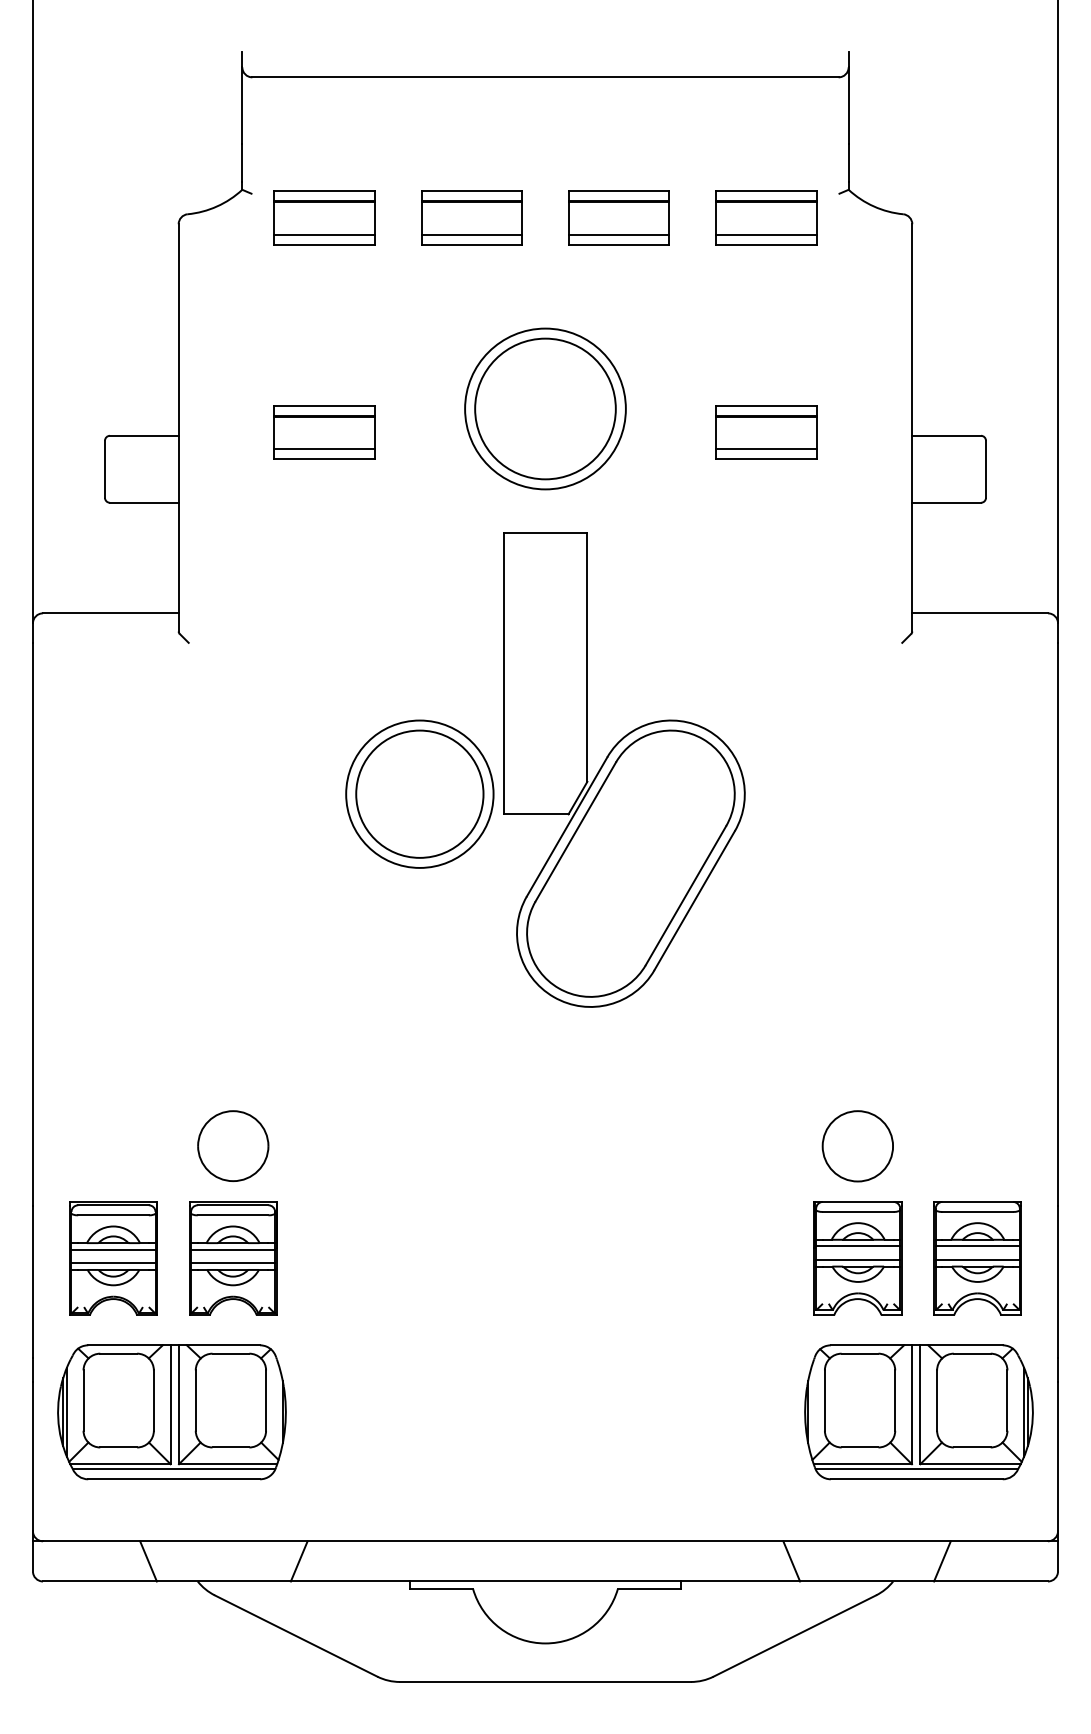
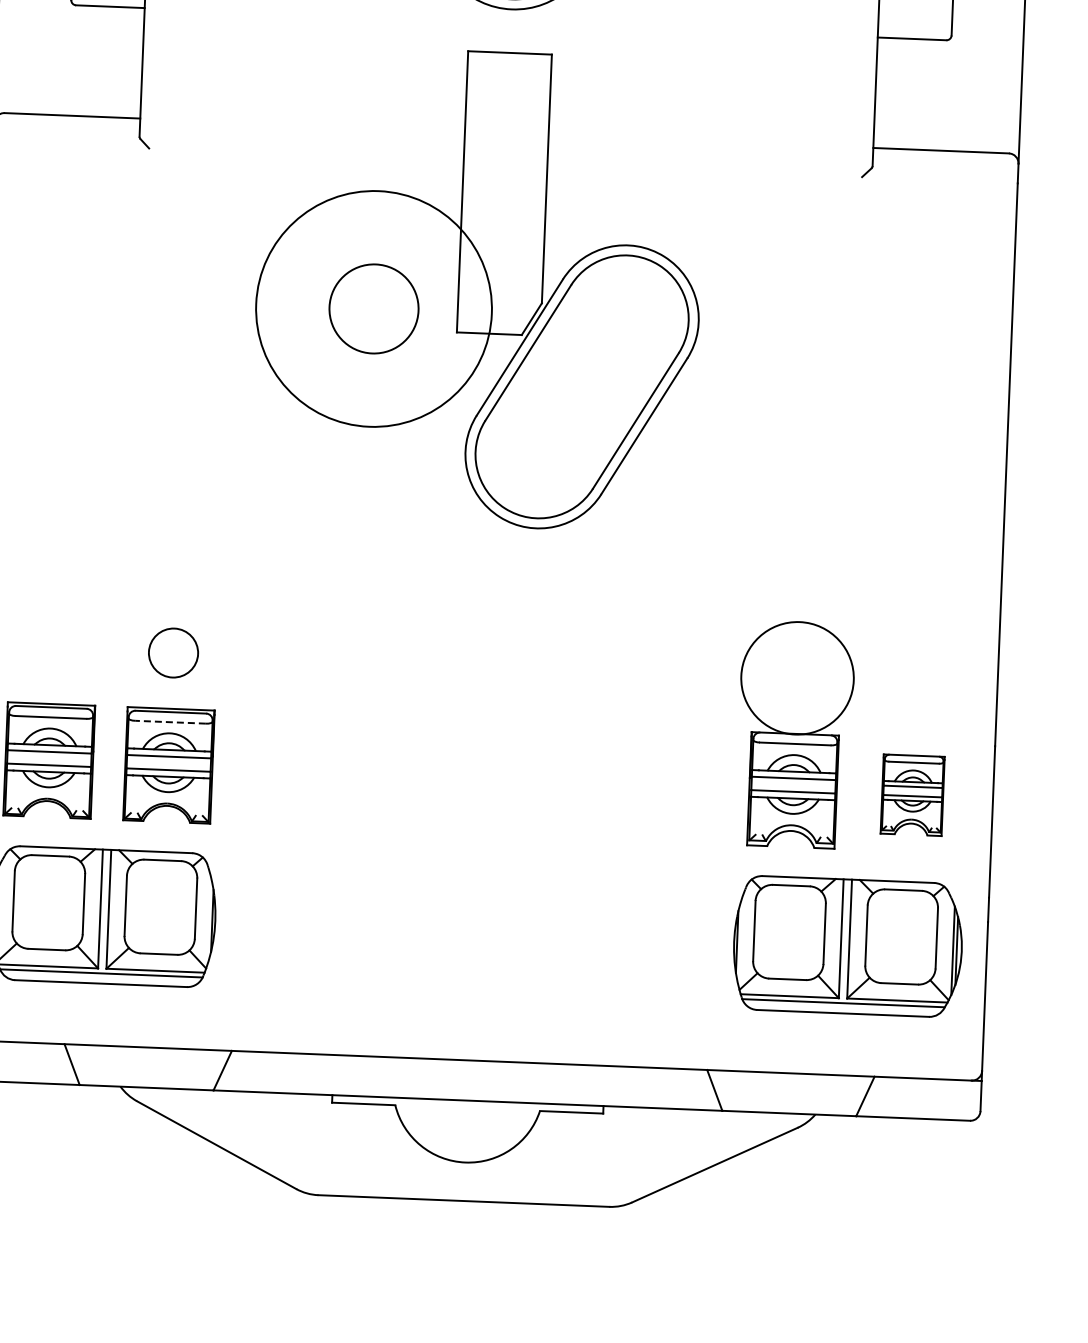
circle: (419, 793) -> (373, 308), size x0.7
circle: (419, 793) -> (373, 308), size x1.6
part: (233, 1145) -> (173, 652), size x0.7
circle: (857, 1146) -> (797, 678), size x1.6
line: (232, 1215) -> (169, 722), solid -> dashed
part: (977, 1258) -> (912, 795), size x0.7

